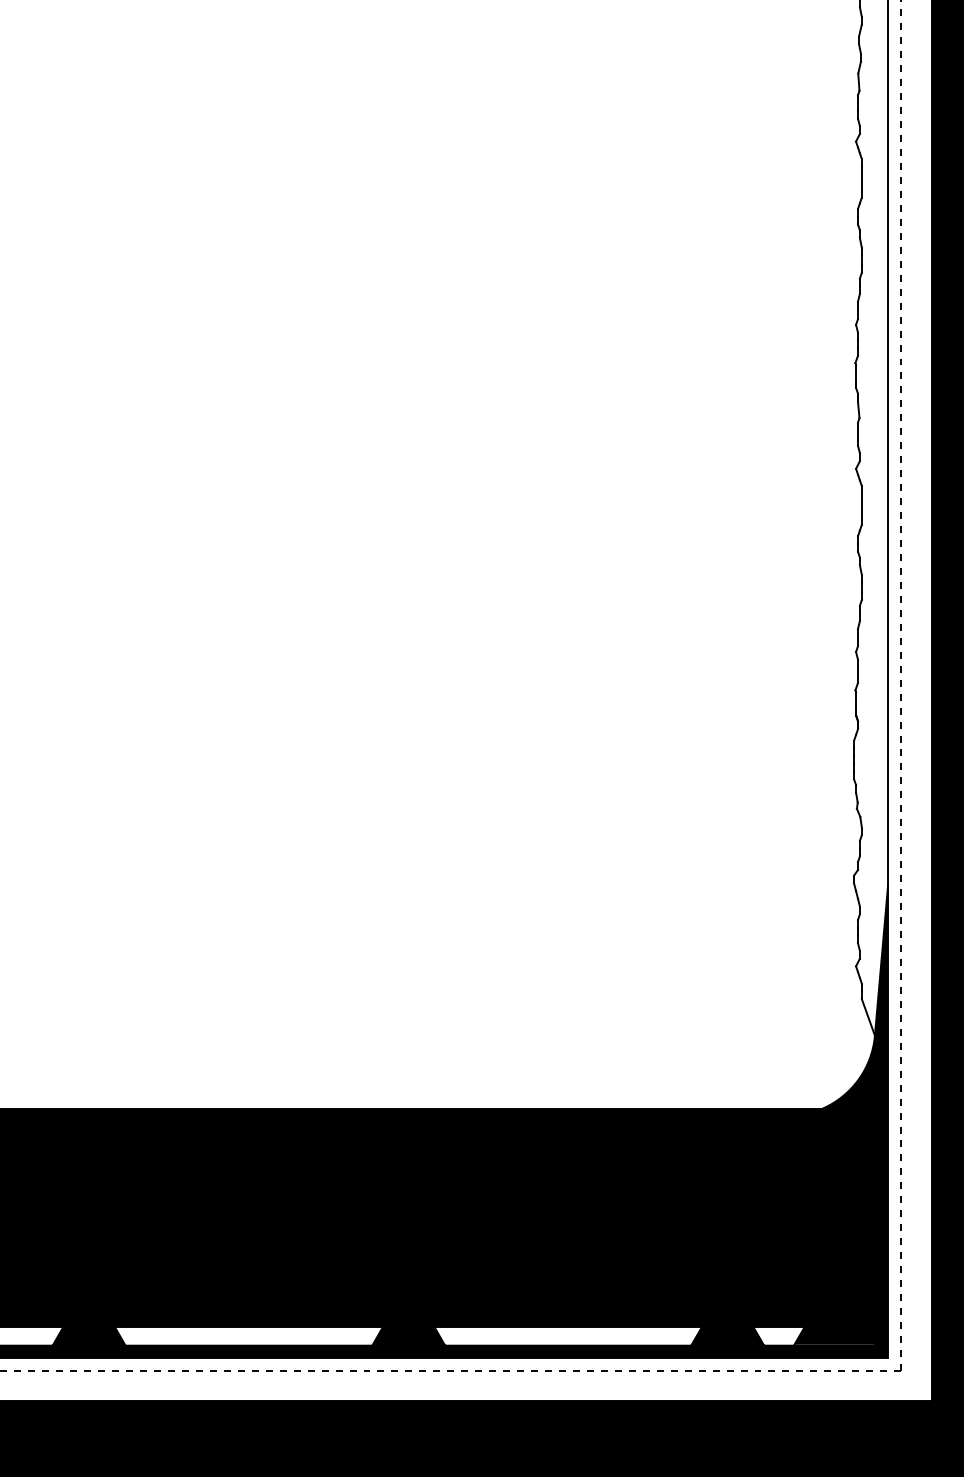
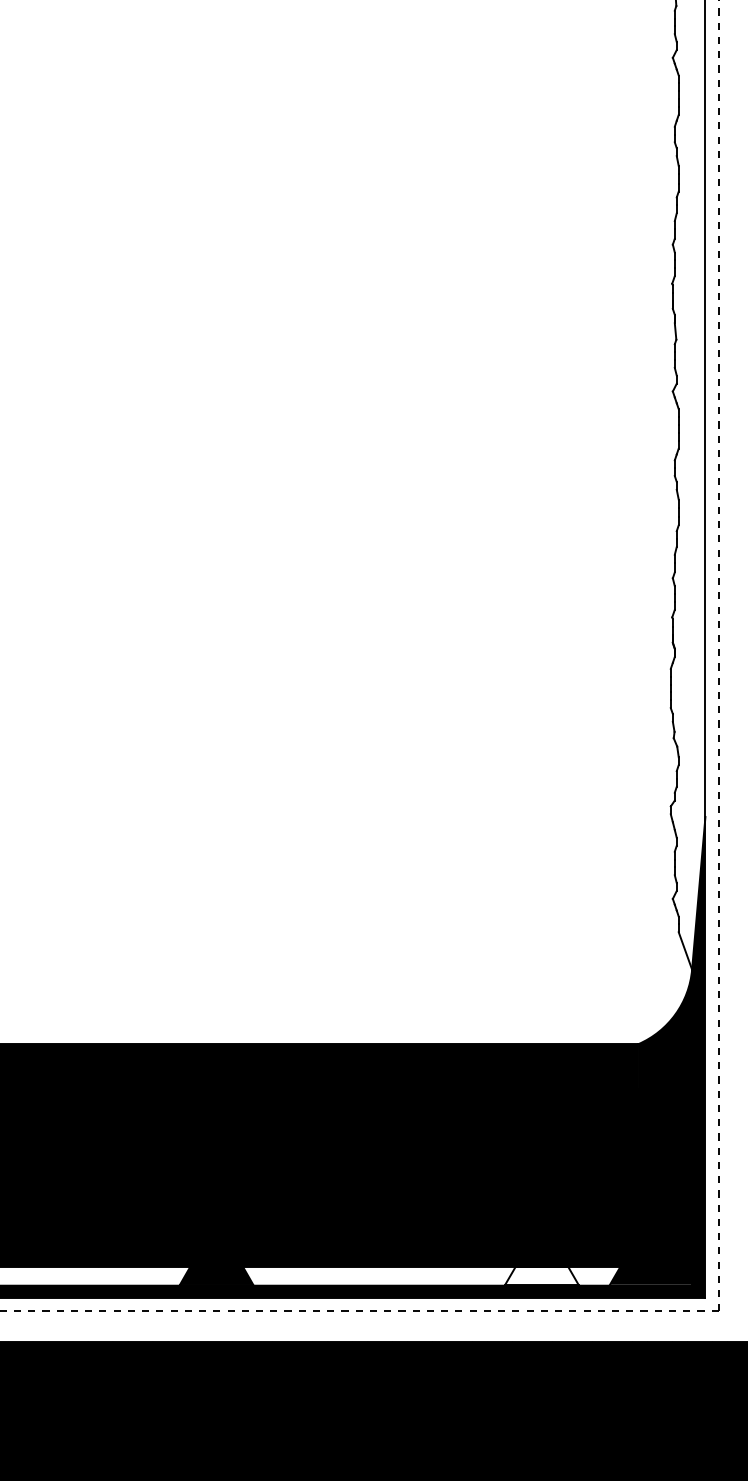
fill: (727, 1335) -> (541, 1275), removed

